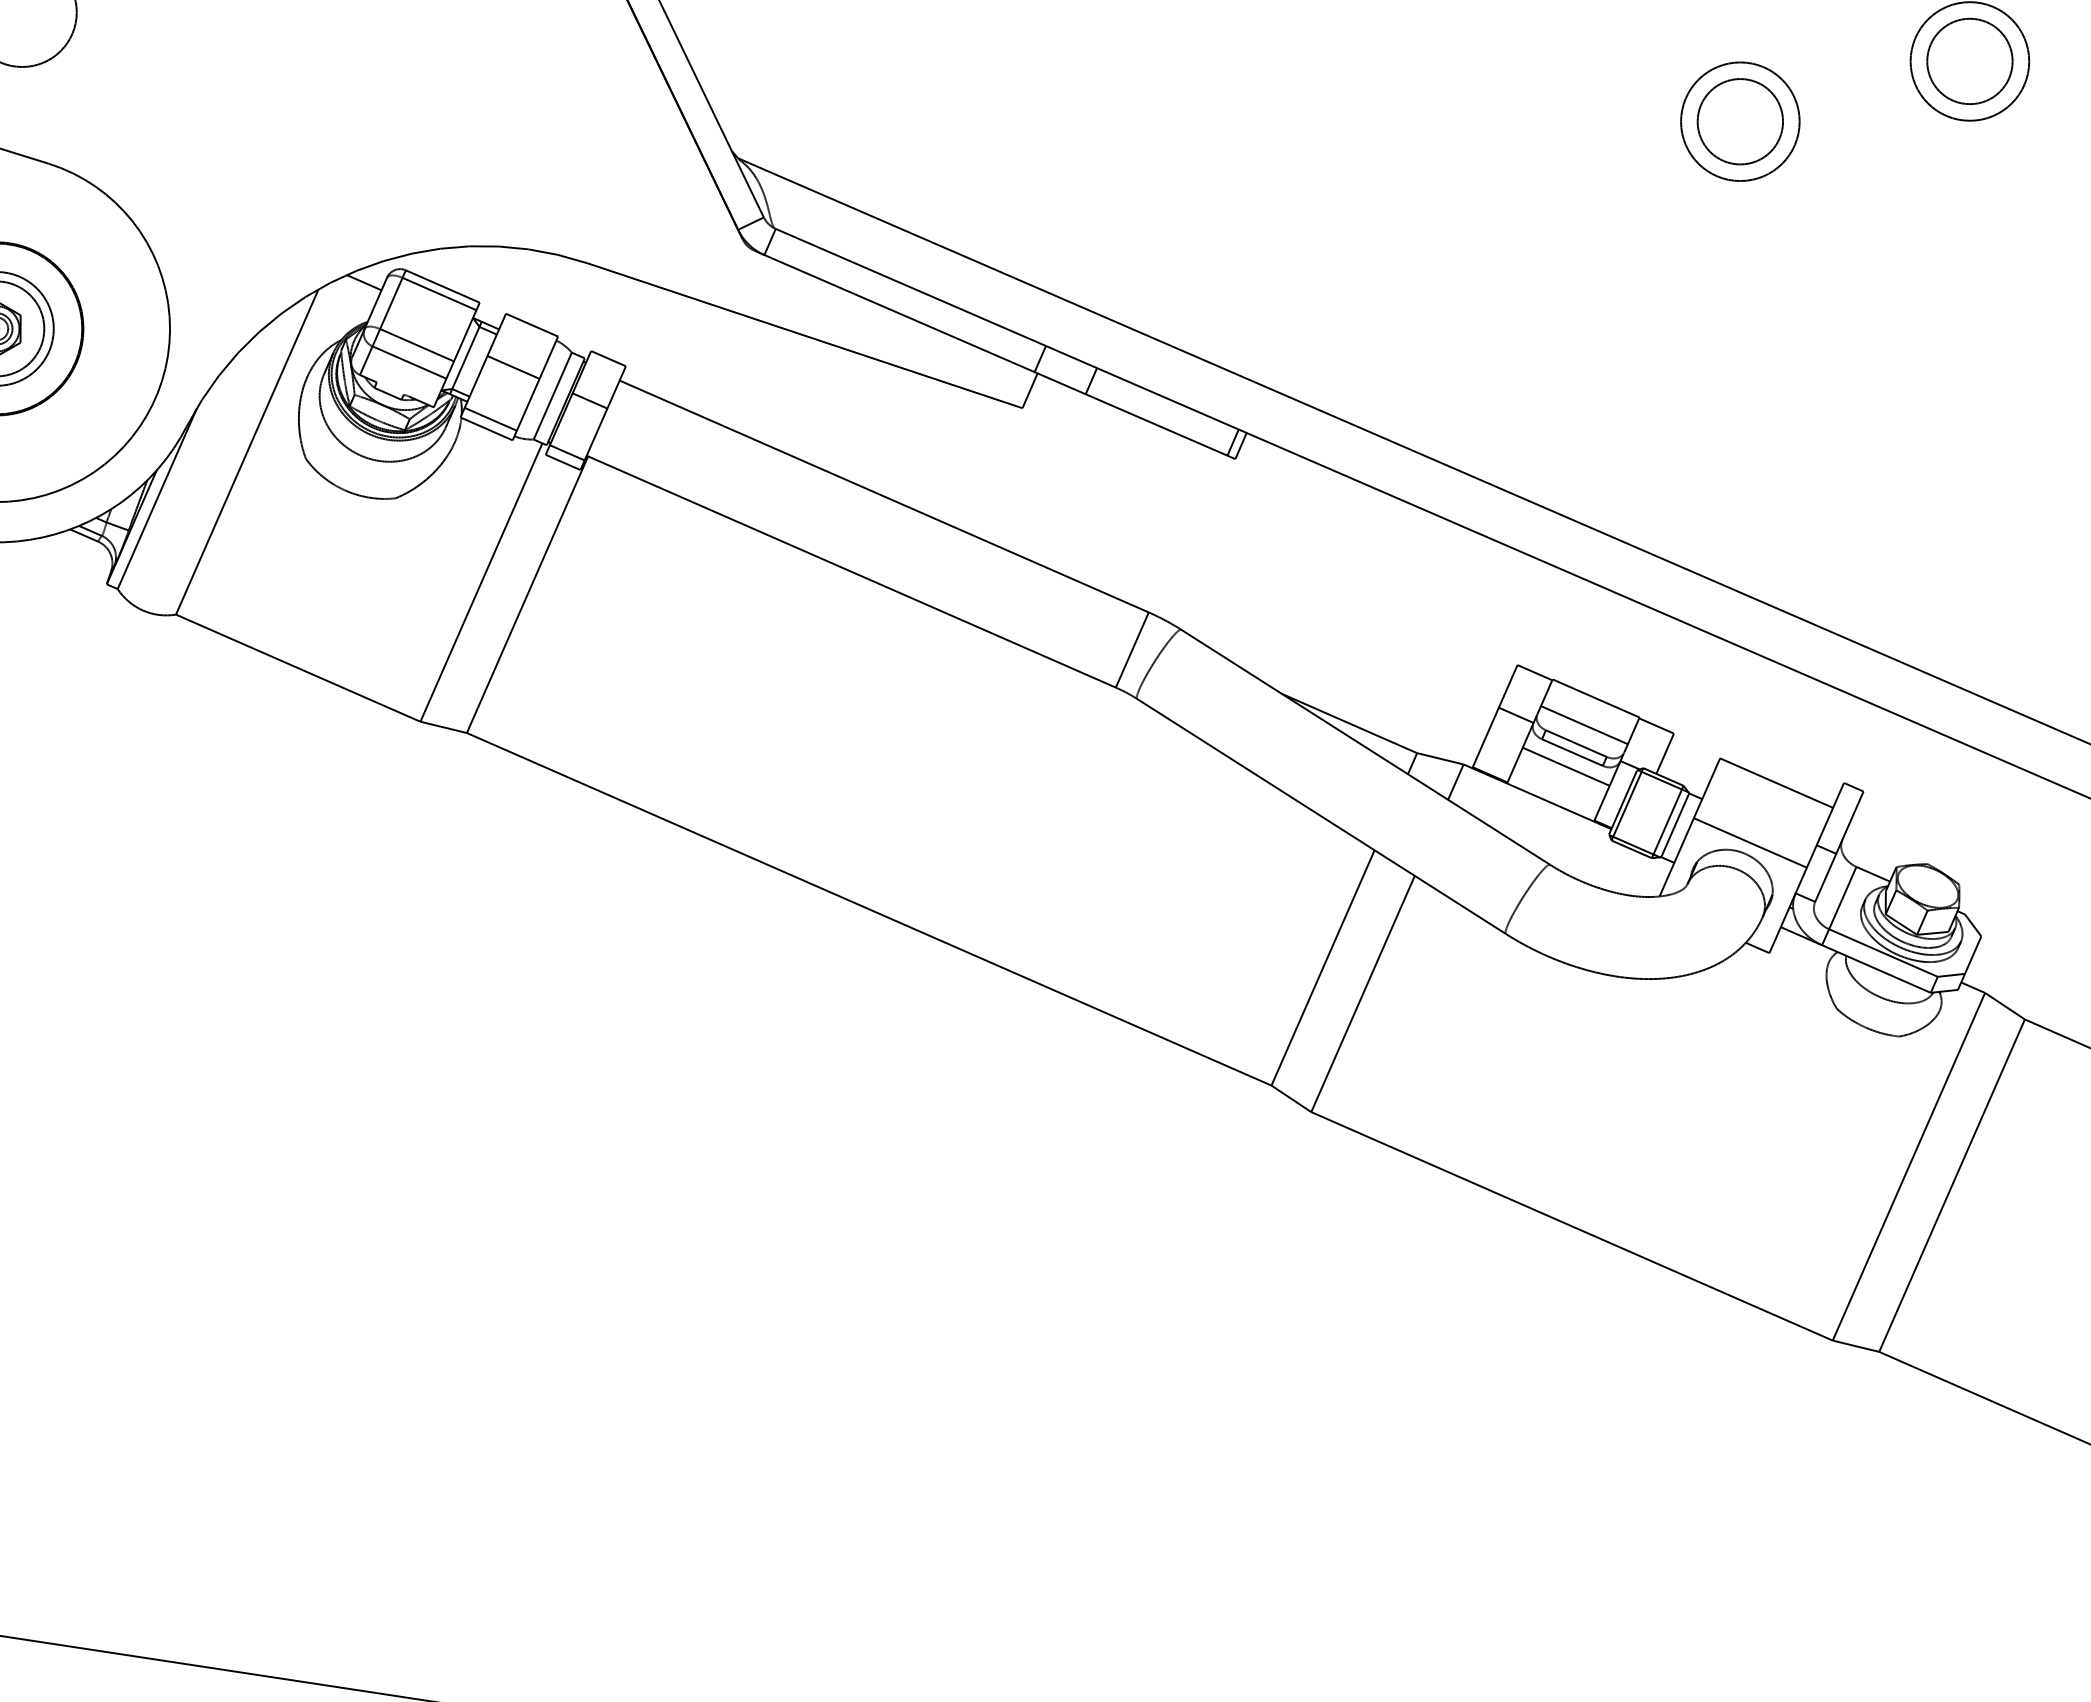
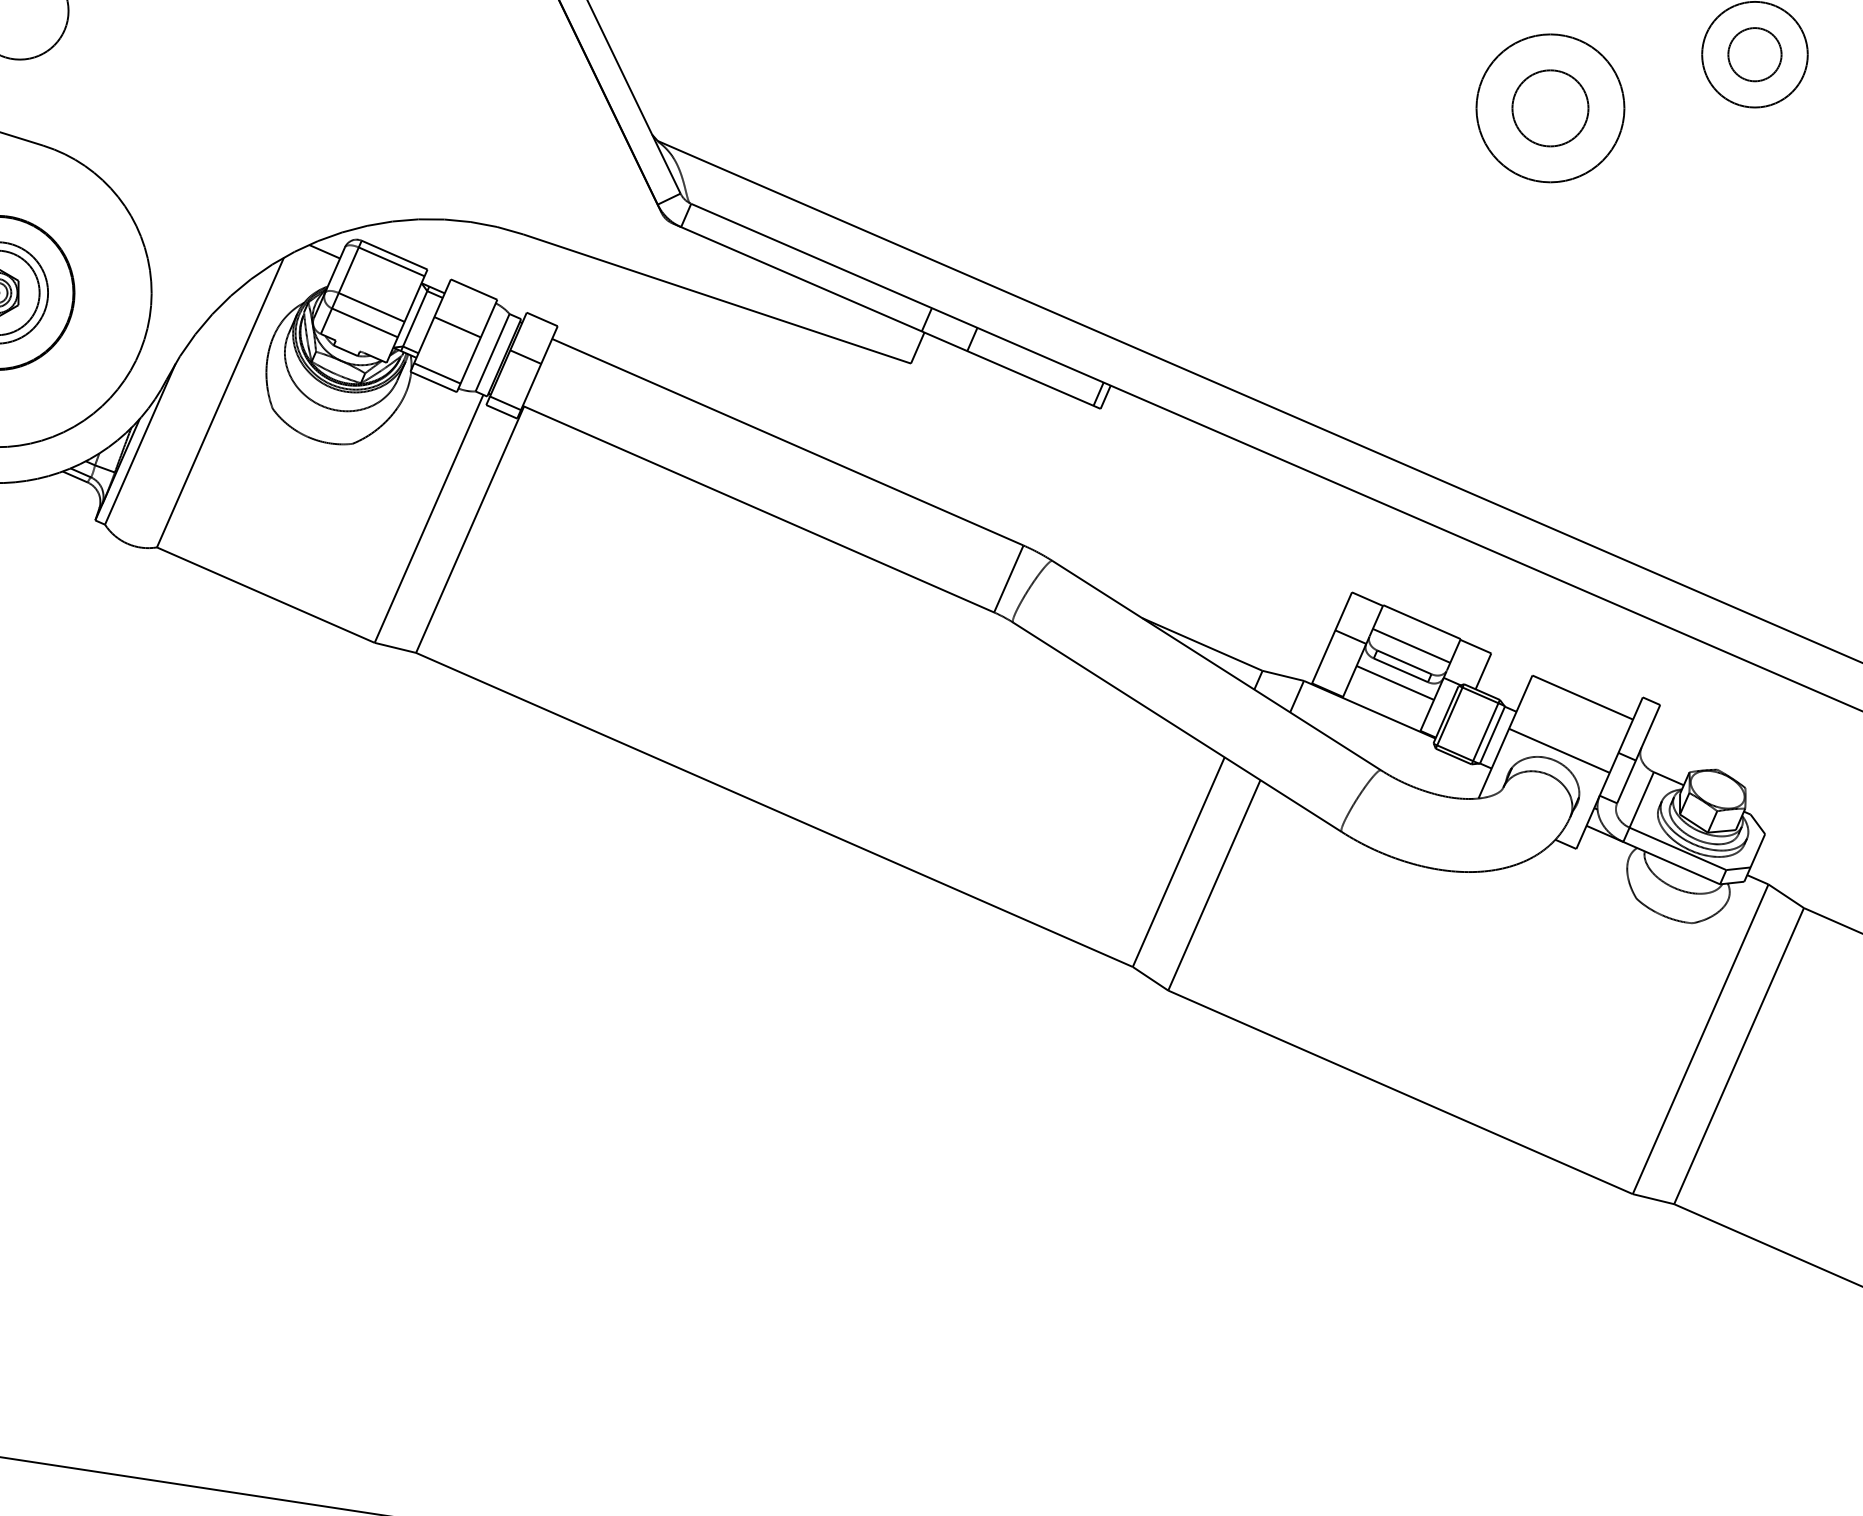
circle: (1969, 61) -> (1754, 54), size x0.7
circle: (1740, 121) -> (1550, 108), size x1.4

